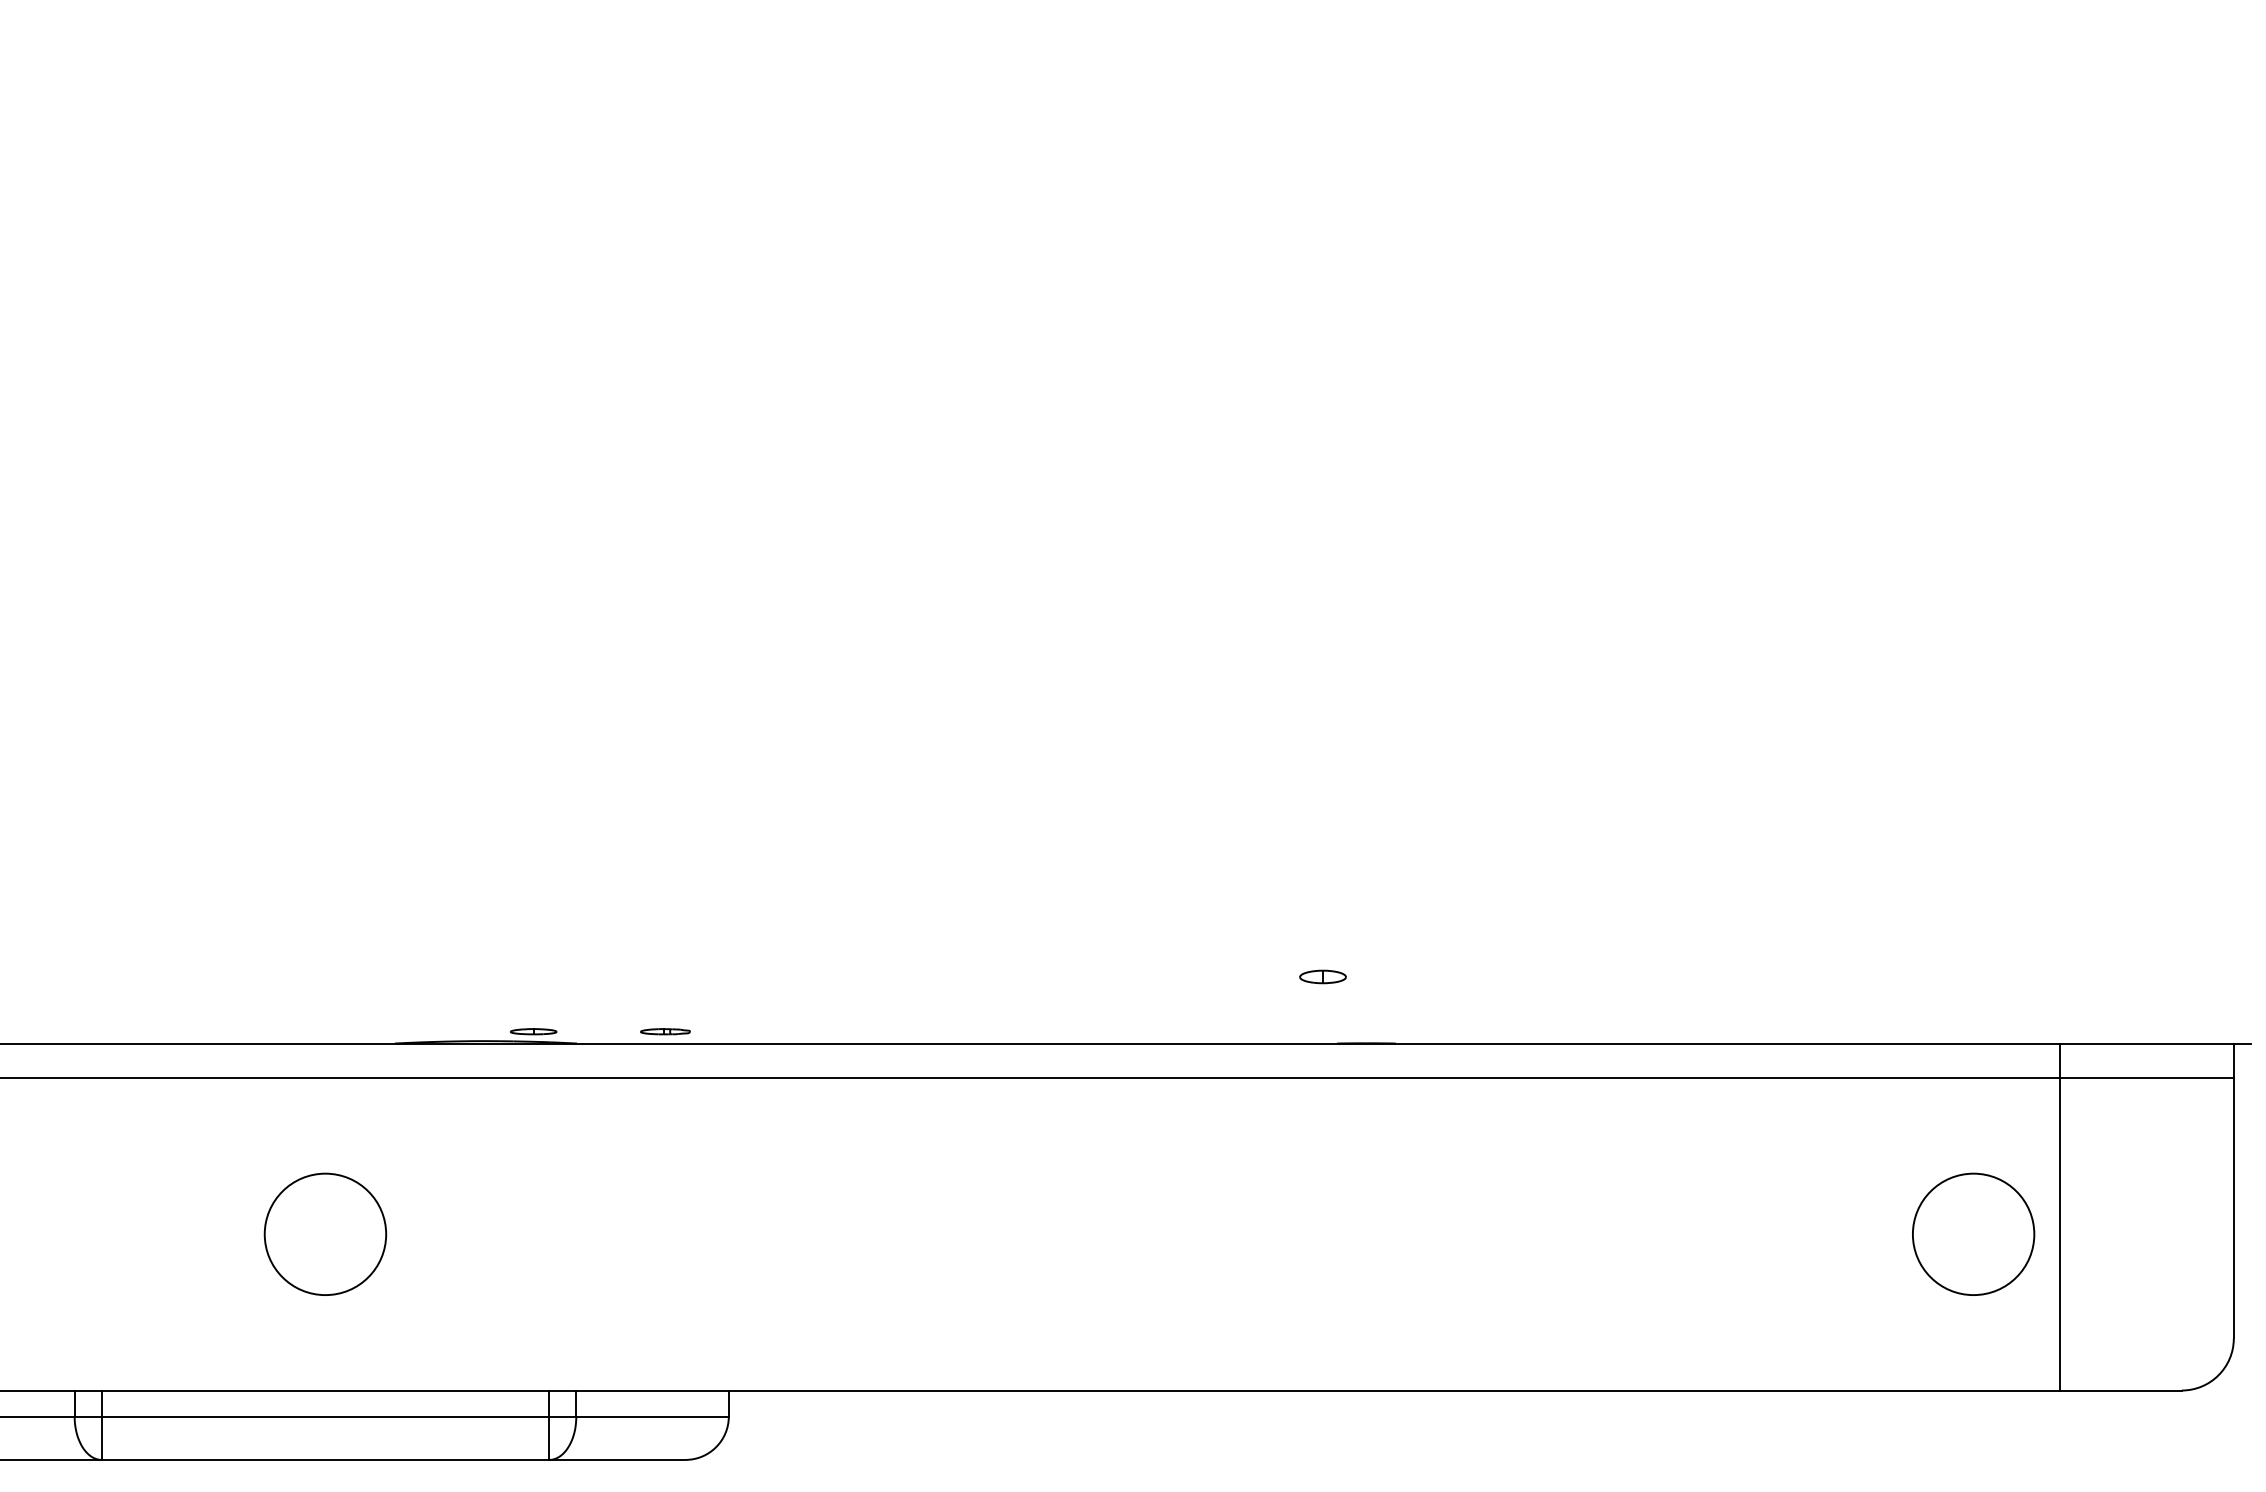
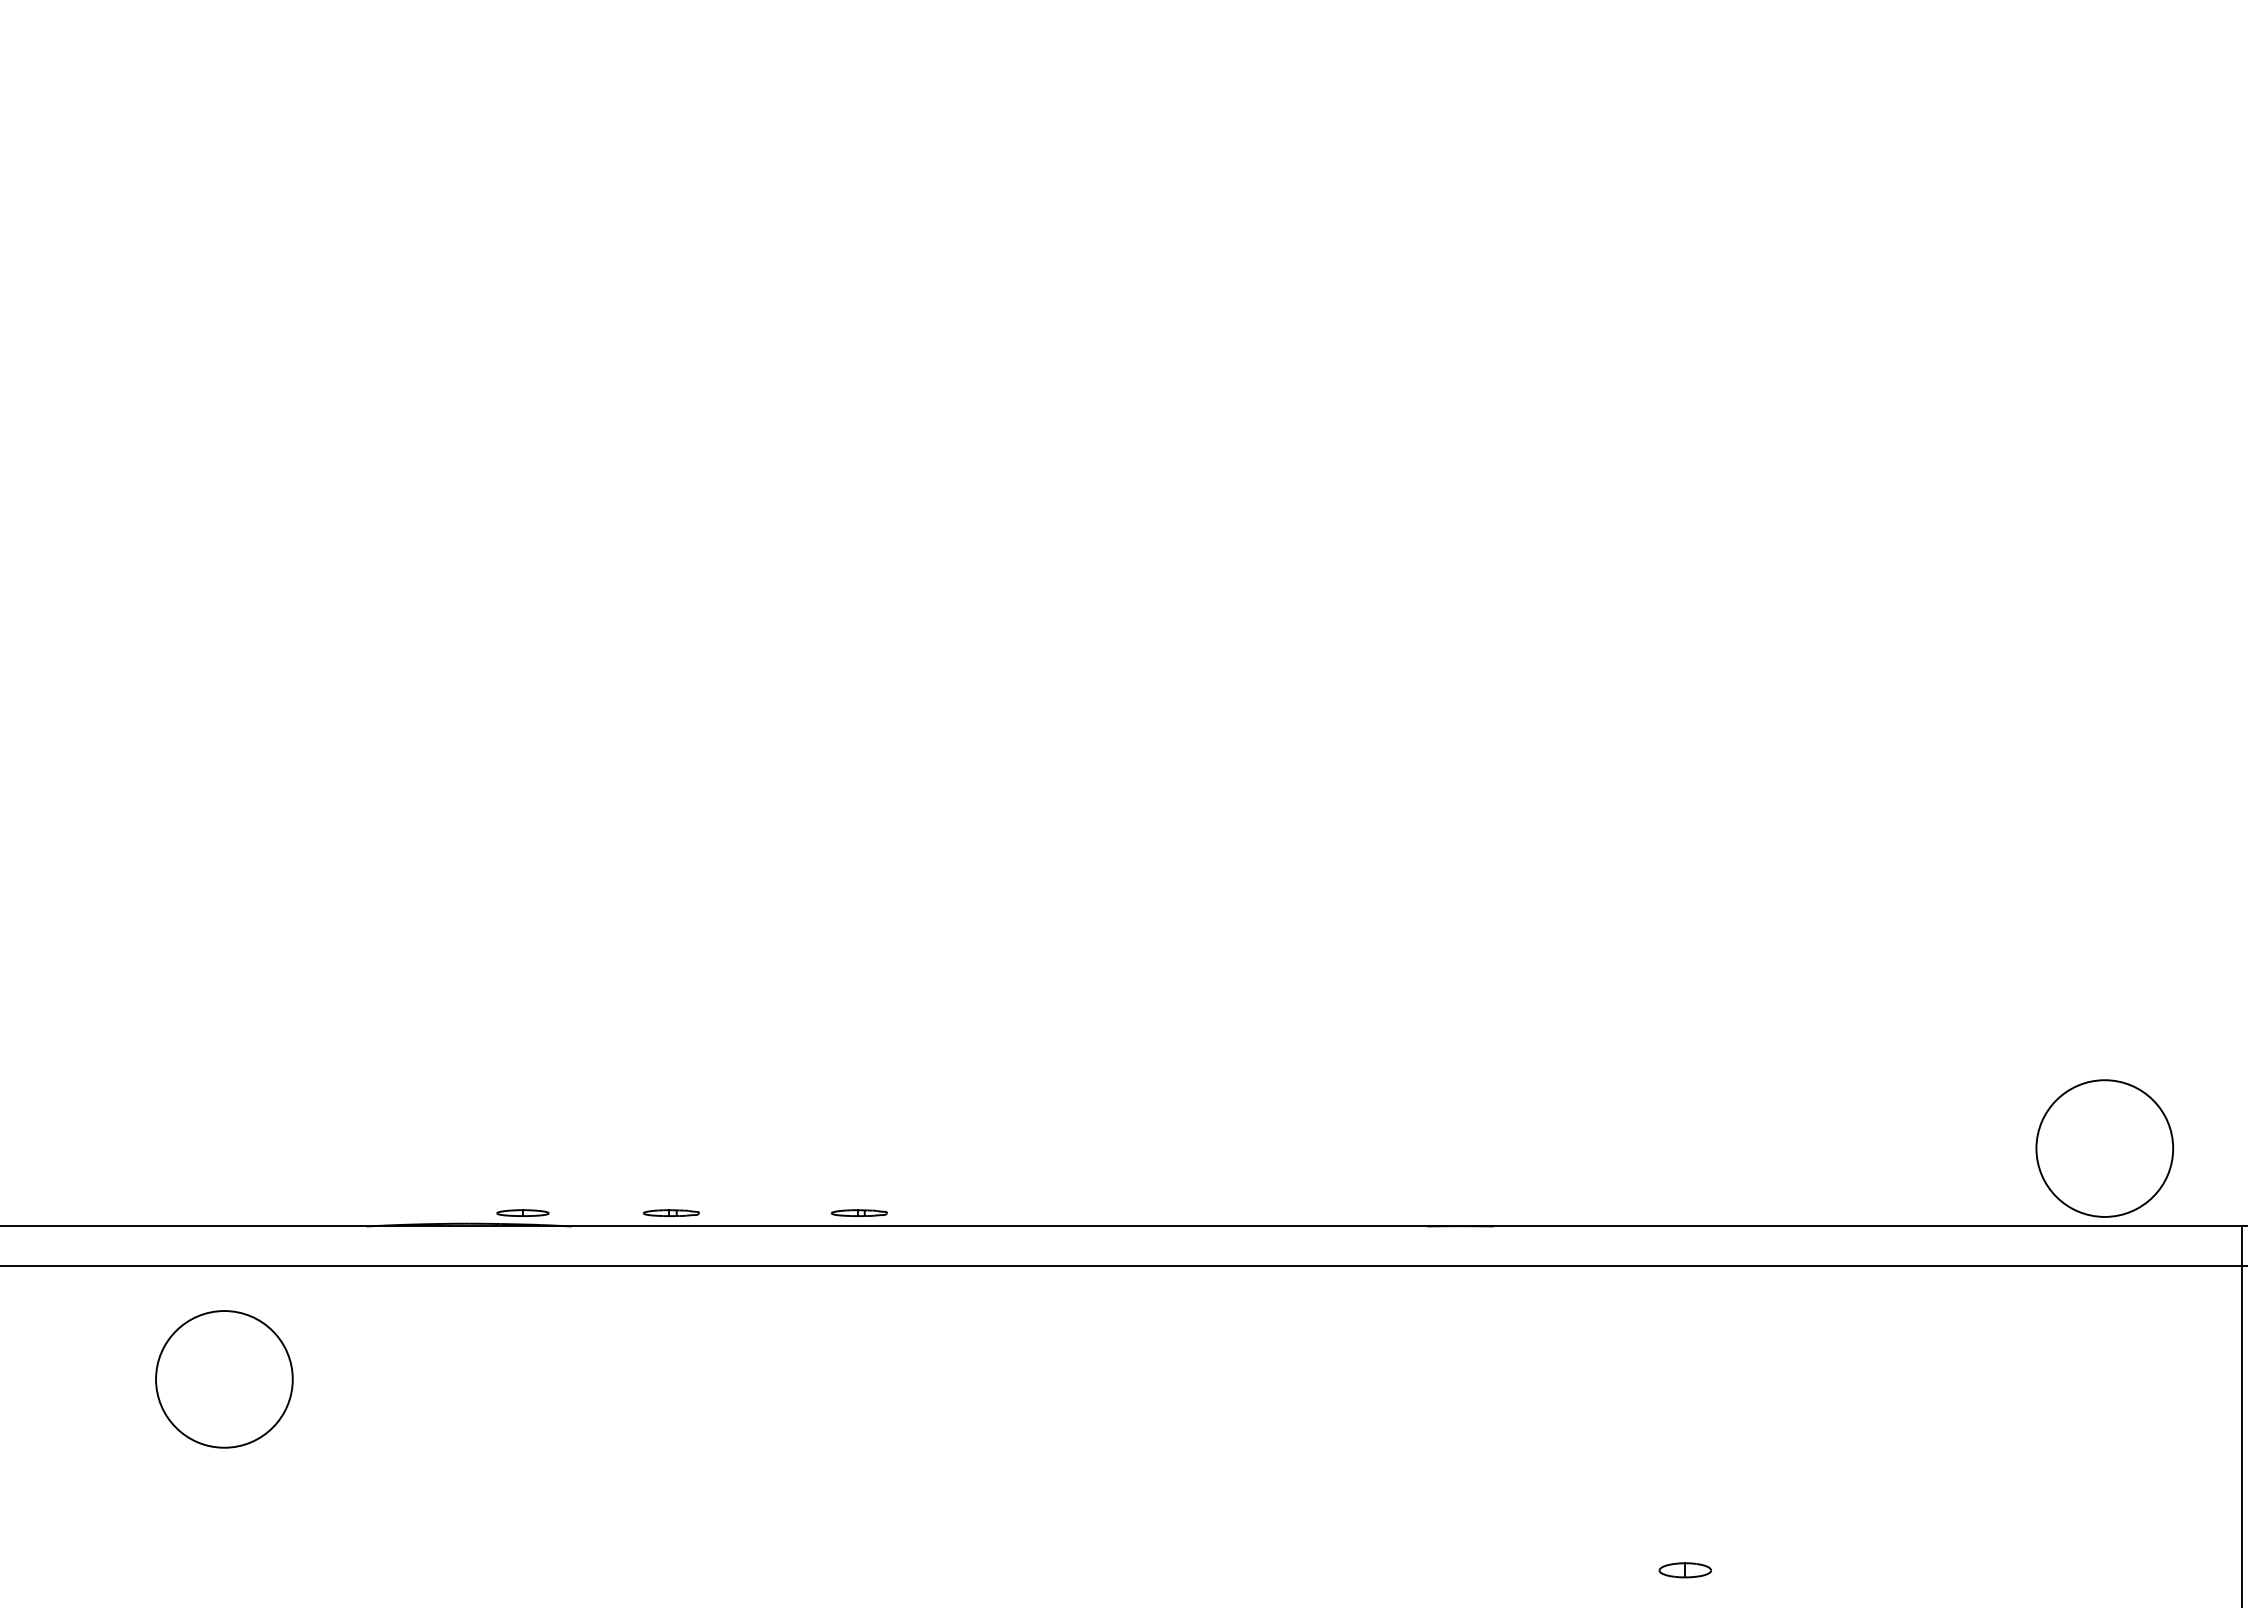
part: (1322, 976) -> (1684, 1569), moved
part: (832, 1031) -> (859, 1212), added
circle: (325, 1233) -> (224, 1378), moved
circle: (1973, 1233) -> (2104, 1147), moved

